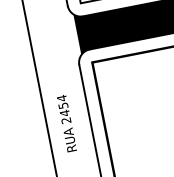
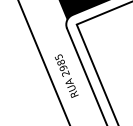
text: (63, 105) -> (61, 62), 2454 -> 2985

